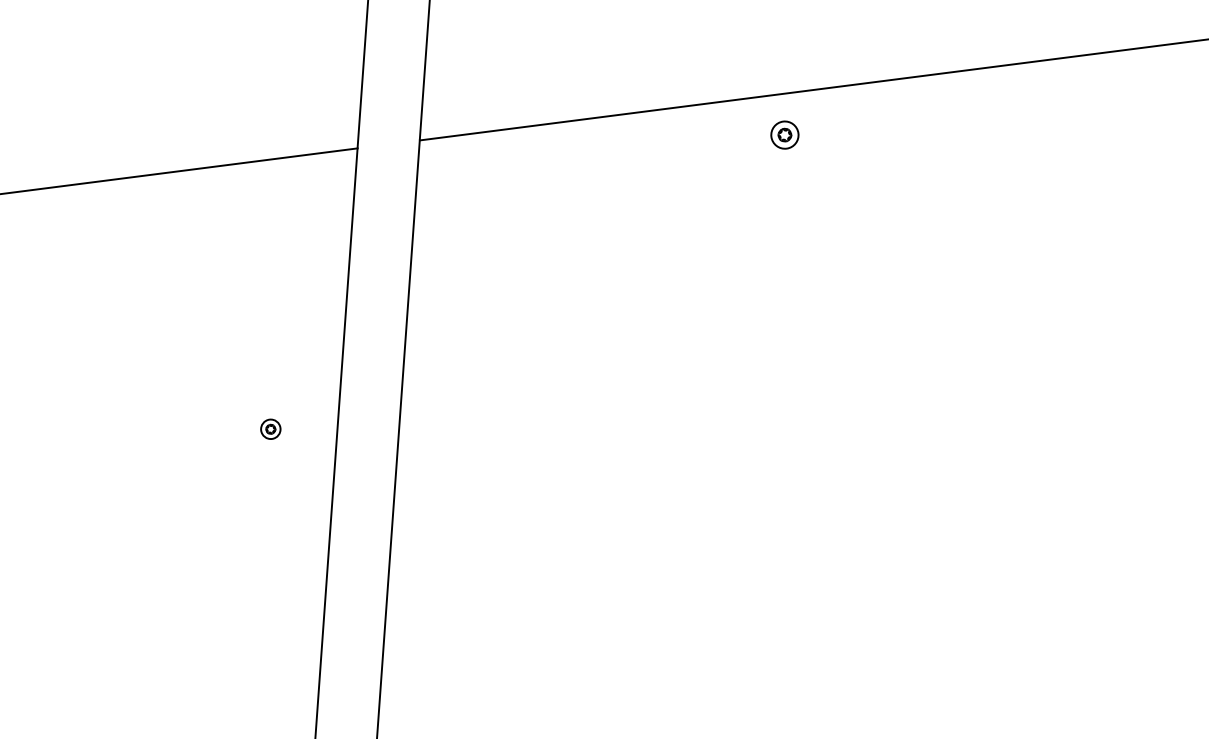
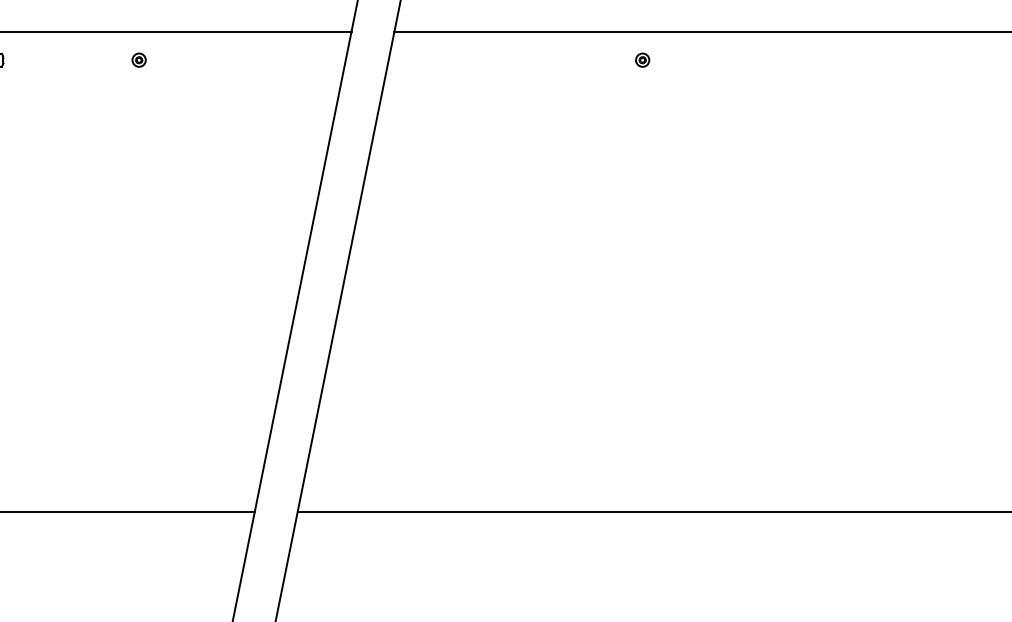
part: (784, 133) -> (642, 59), size x0.71
part: (269, 428) -> (138, 59), moved

